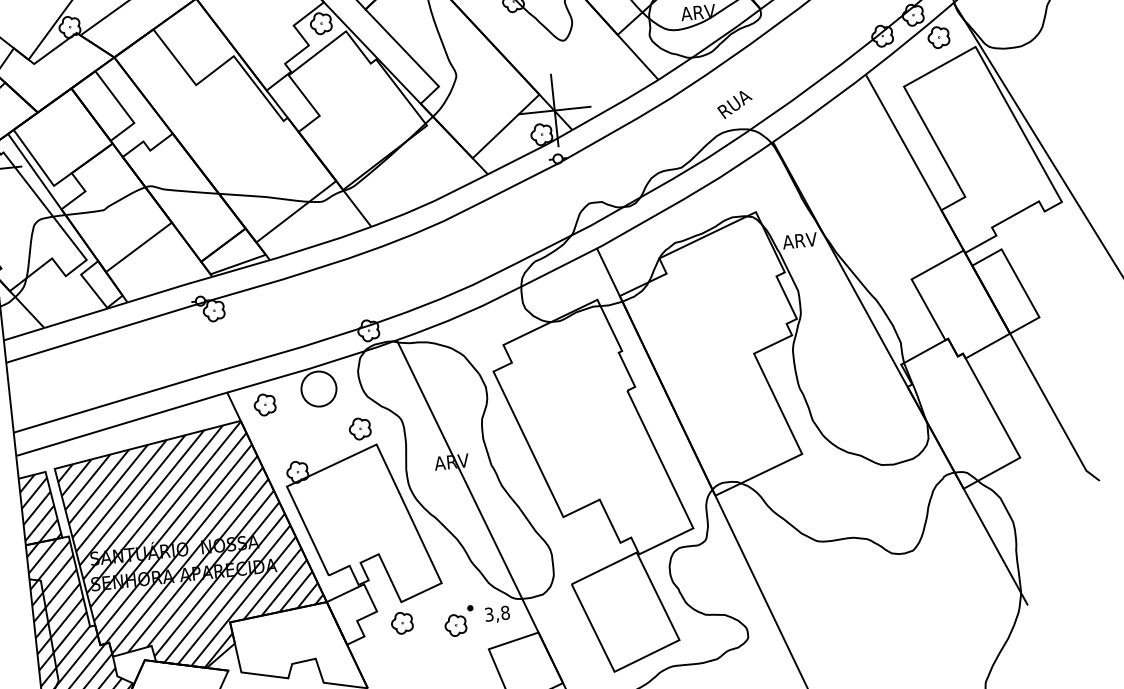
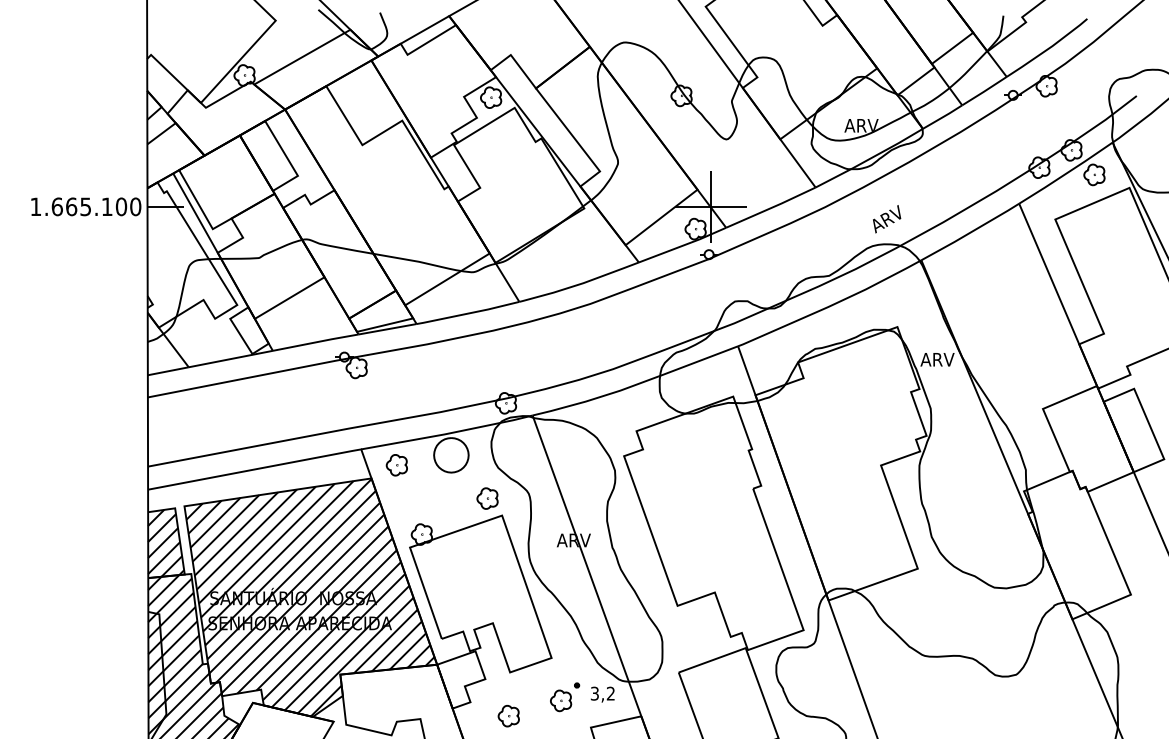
text: (734, 104) -> (887, 219), RUA -> ARV
text: (504, 612) -> (610, 693), 3,8 -> 3,2
part: (401, 623) -> (508, 716), moved

